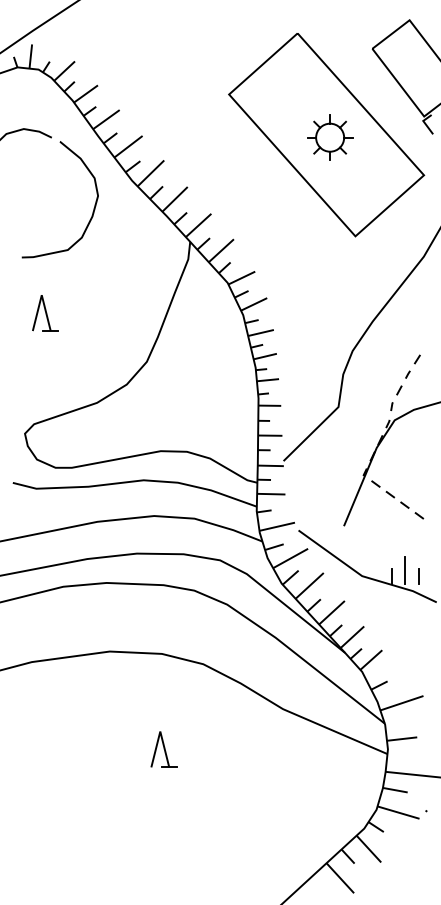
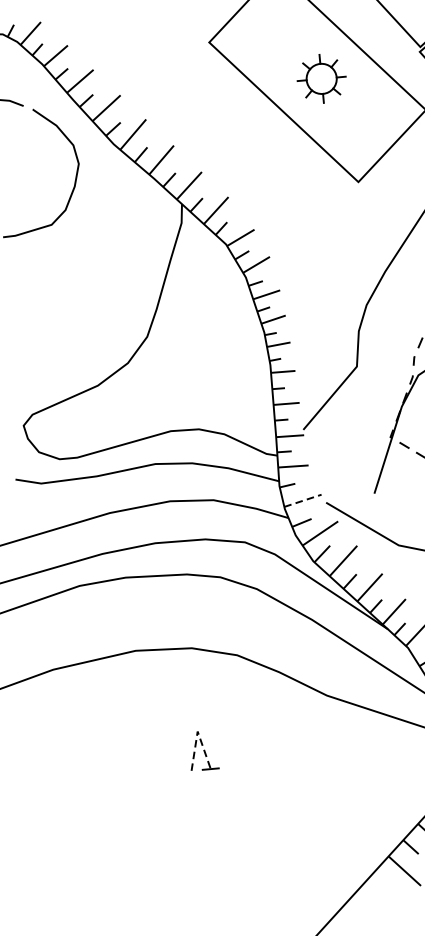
part: (45, 313) -> (33, 294), removed
line: (277, 526) -> (303, 500), solid -> dashed
line: (160, 731) -> (197, 731), solid -> dashed

